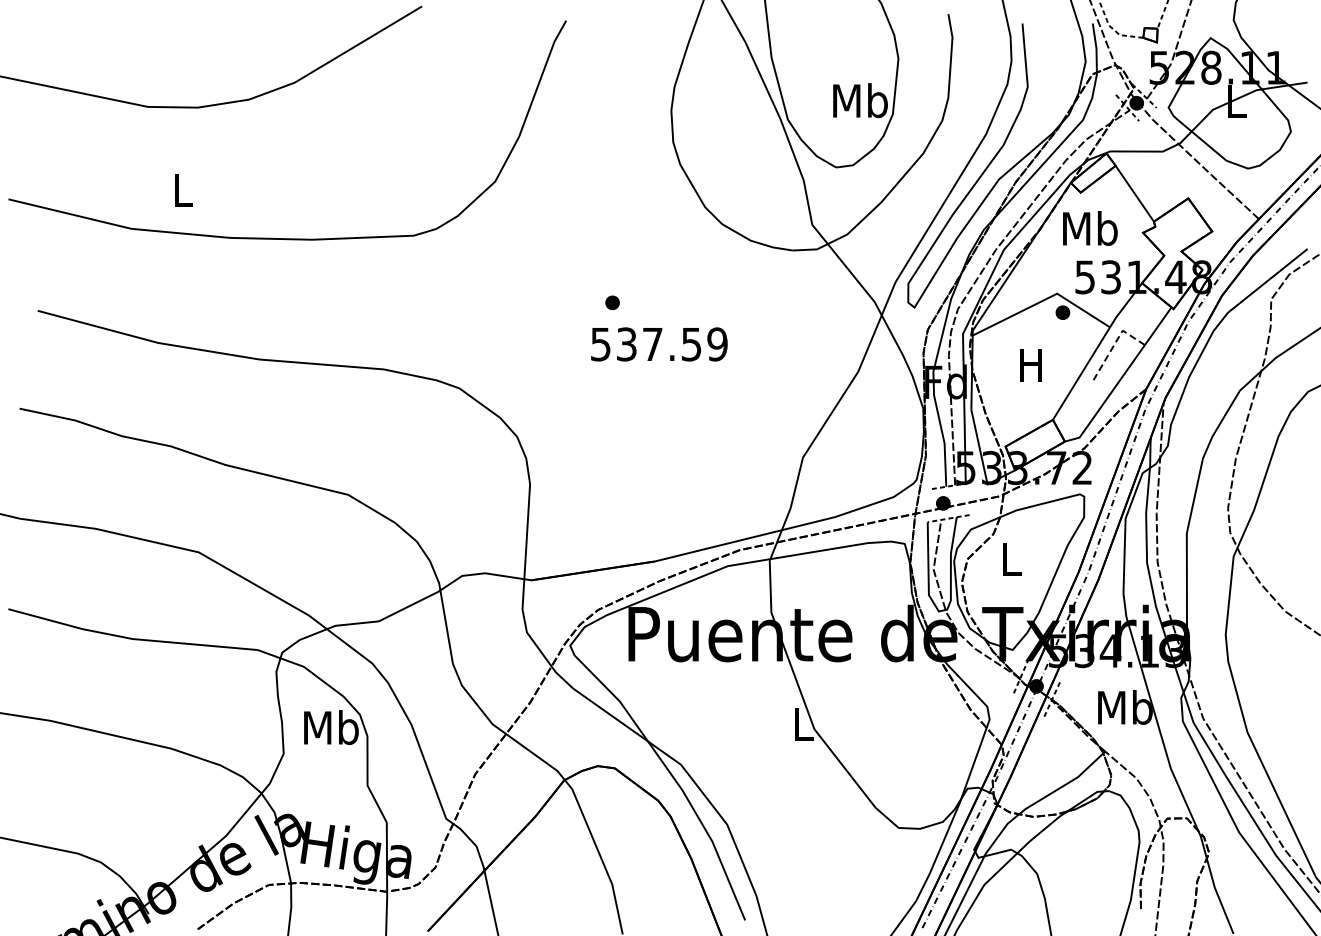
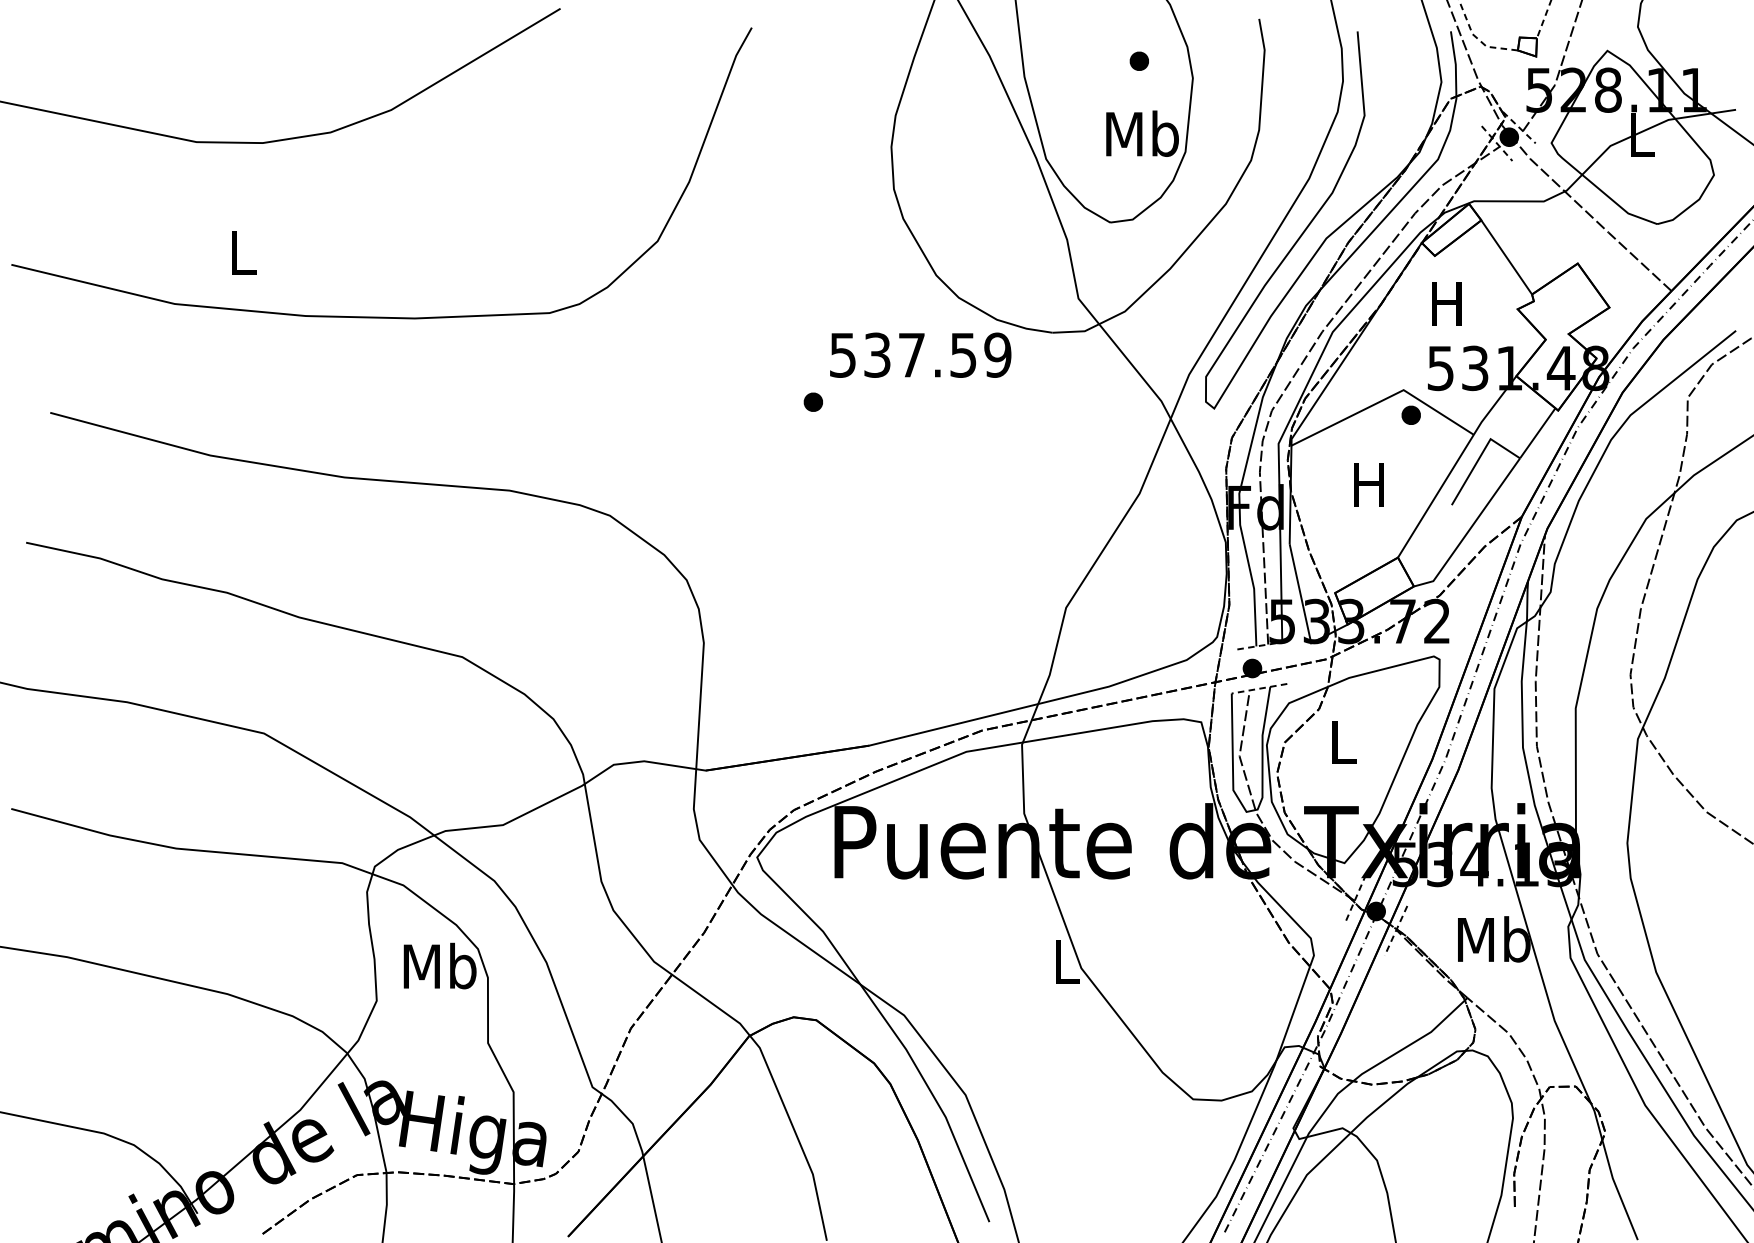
part: (858, 45) -> (1139, 60), added
text: (1090, 228) -> (1447, 303), Mb -> H
line: (1115, 343) -> (1481, 456), dashed -> solid
text: (659, 344) -> (920, 355), moved

